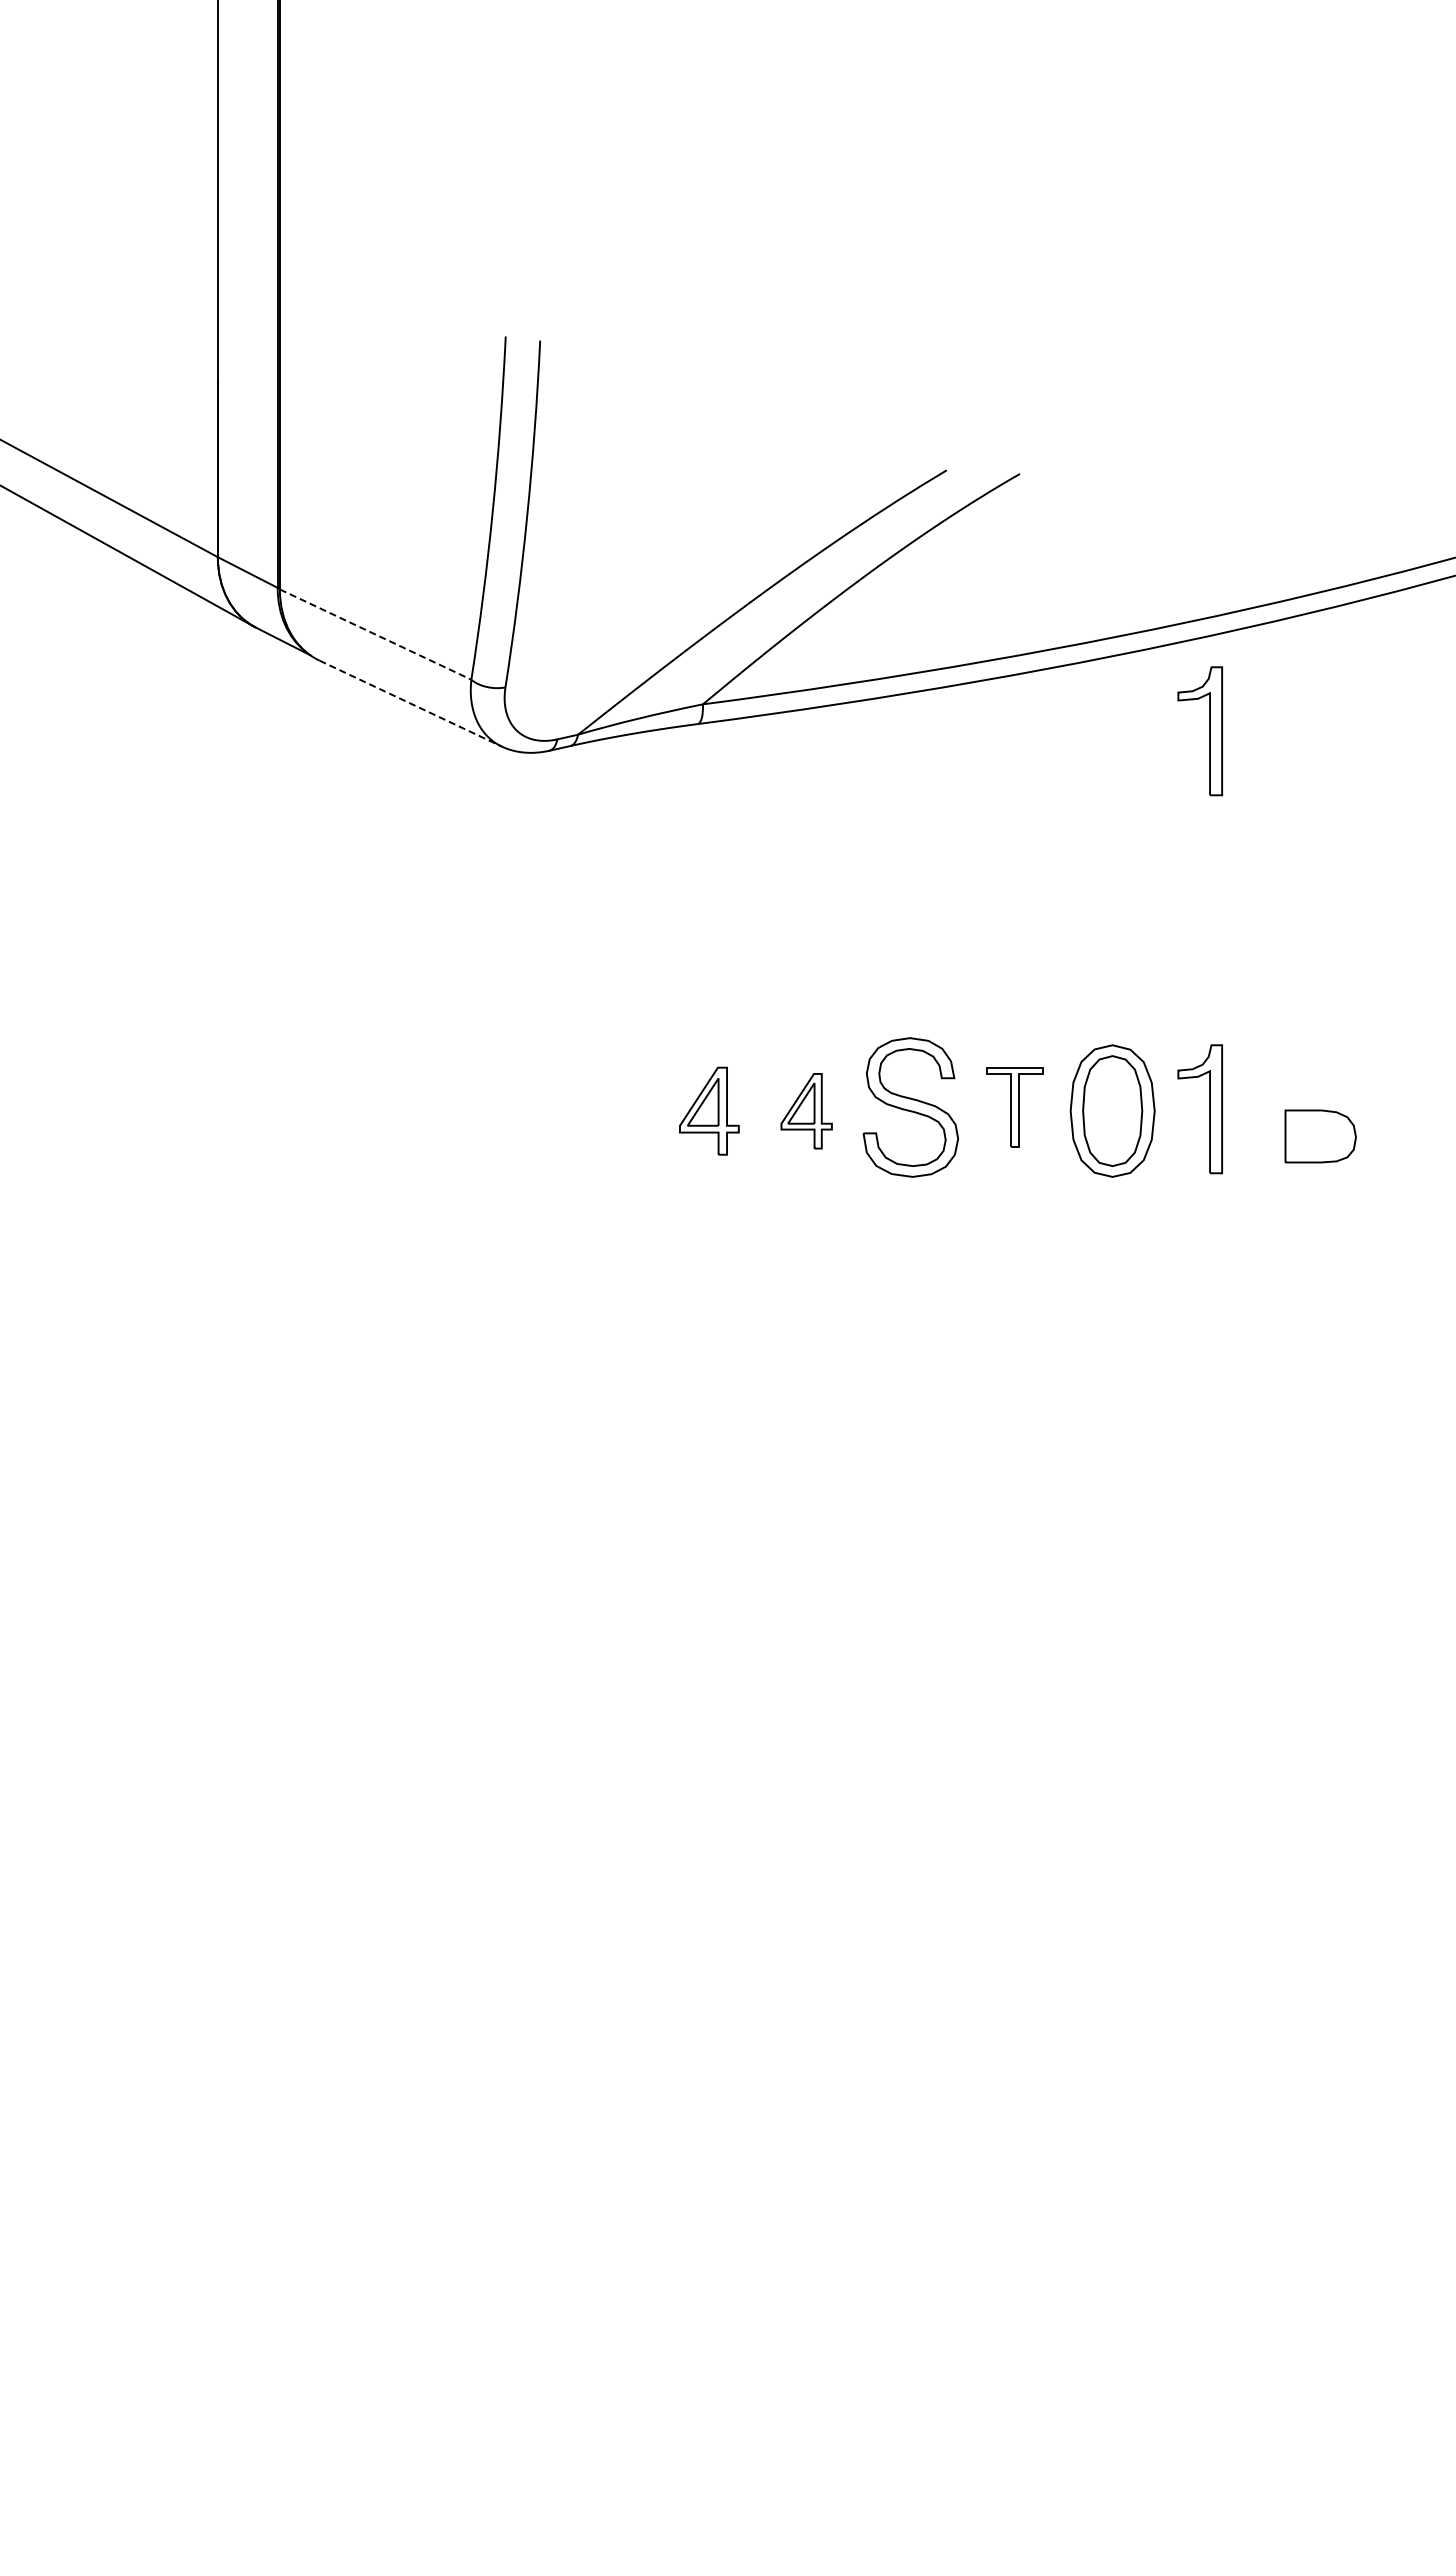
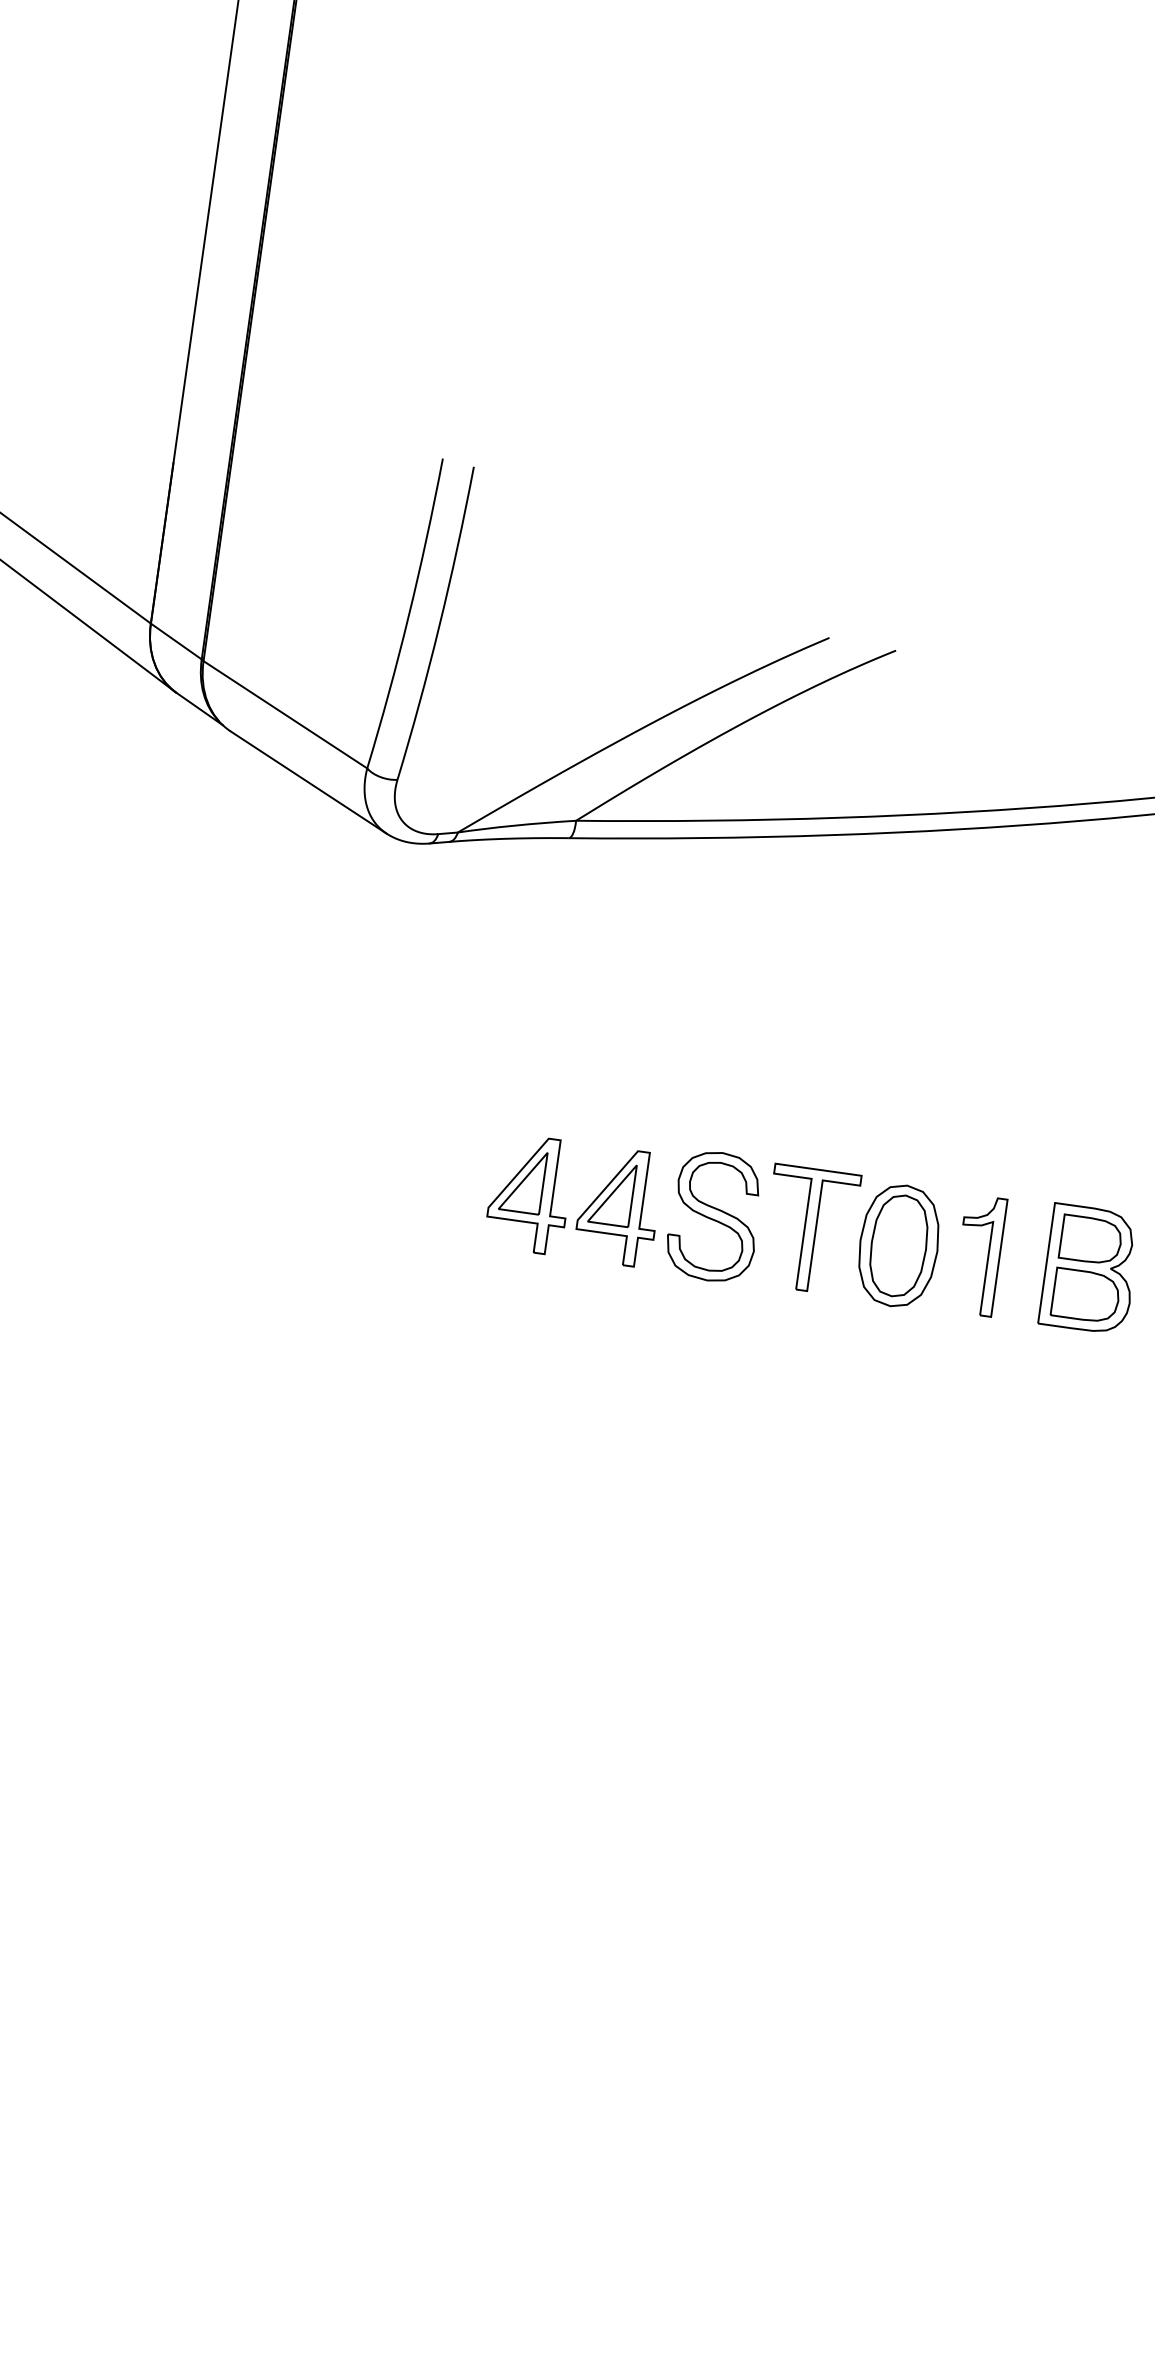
line: (375, 634) -> (285, 714), dashed -> solid
line: (410, 703) -> (308, 782), dashed -> solid
part: (1209, 731) -> (1036, 910), removed
part: (1014, 1107) -> (809, 1229), size x1.67
part: (1320, 1107) -> (1089, 1269), added
part: (709, 1111) -> (529, 1194), size x1.43
part: (806, 1111) -> (618, 1206), size x1.67

